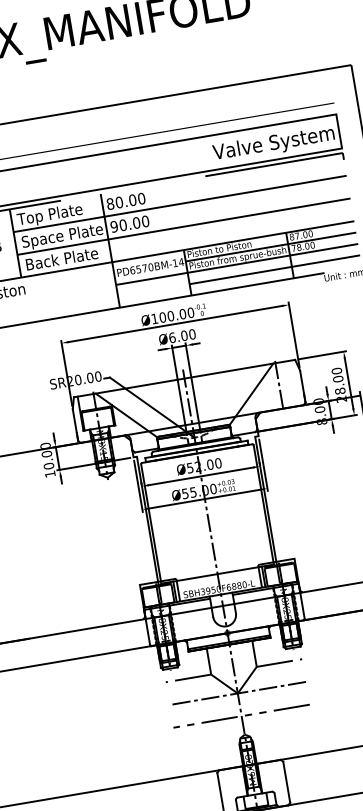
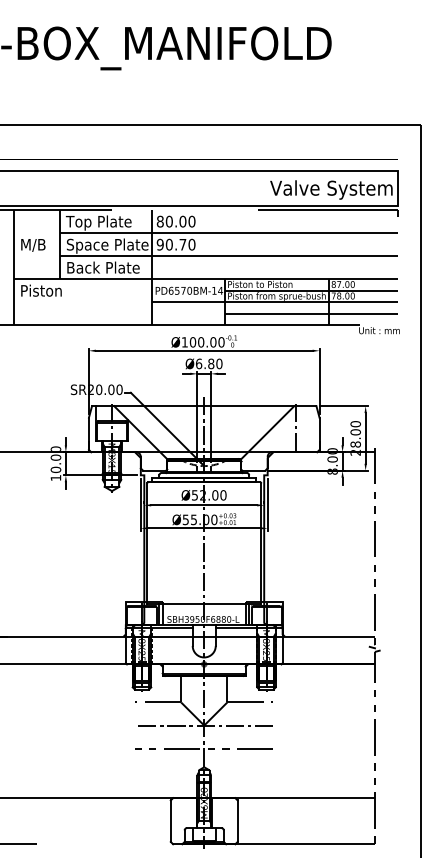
text: (136, 222) -> (182, 244), 90.00 -> 90.70
text: (184, 335) -> (211, 363), Ø6.00 -> Ø6.80

